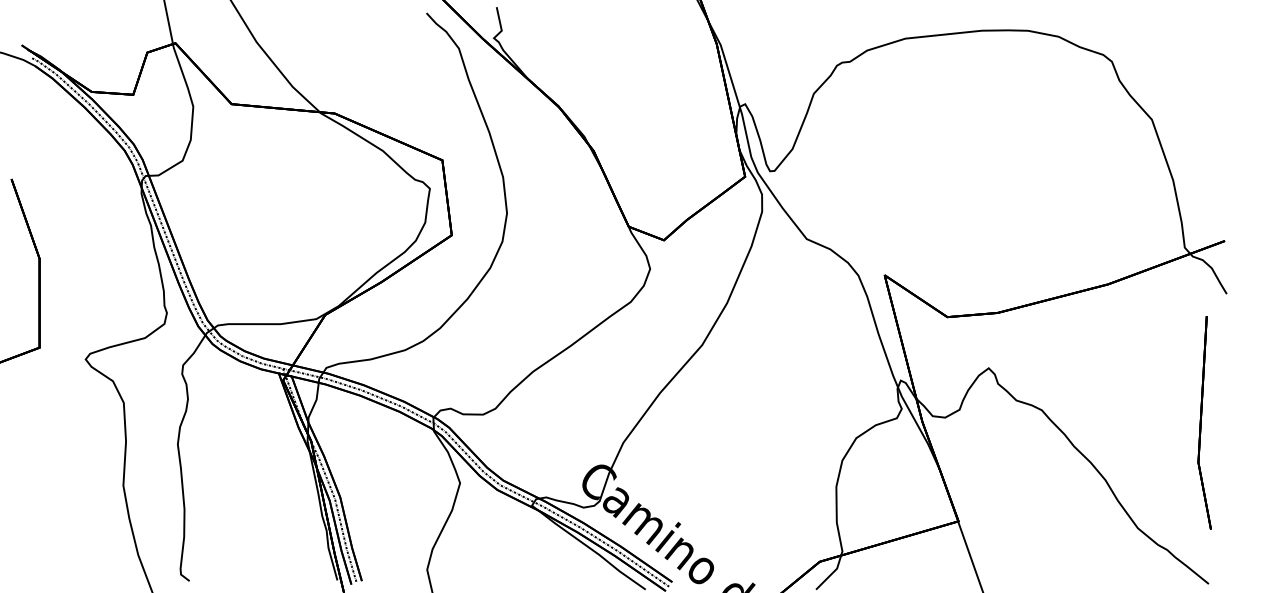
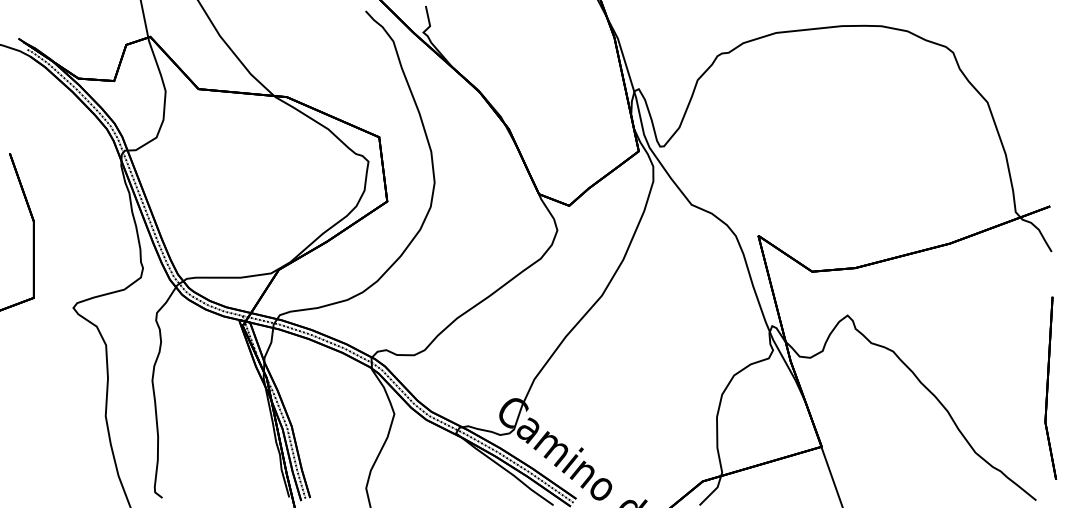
part: (1204, 421) -> (1050, 387), moved

